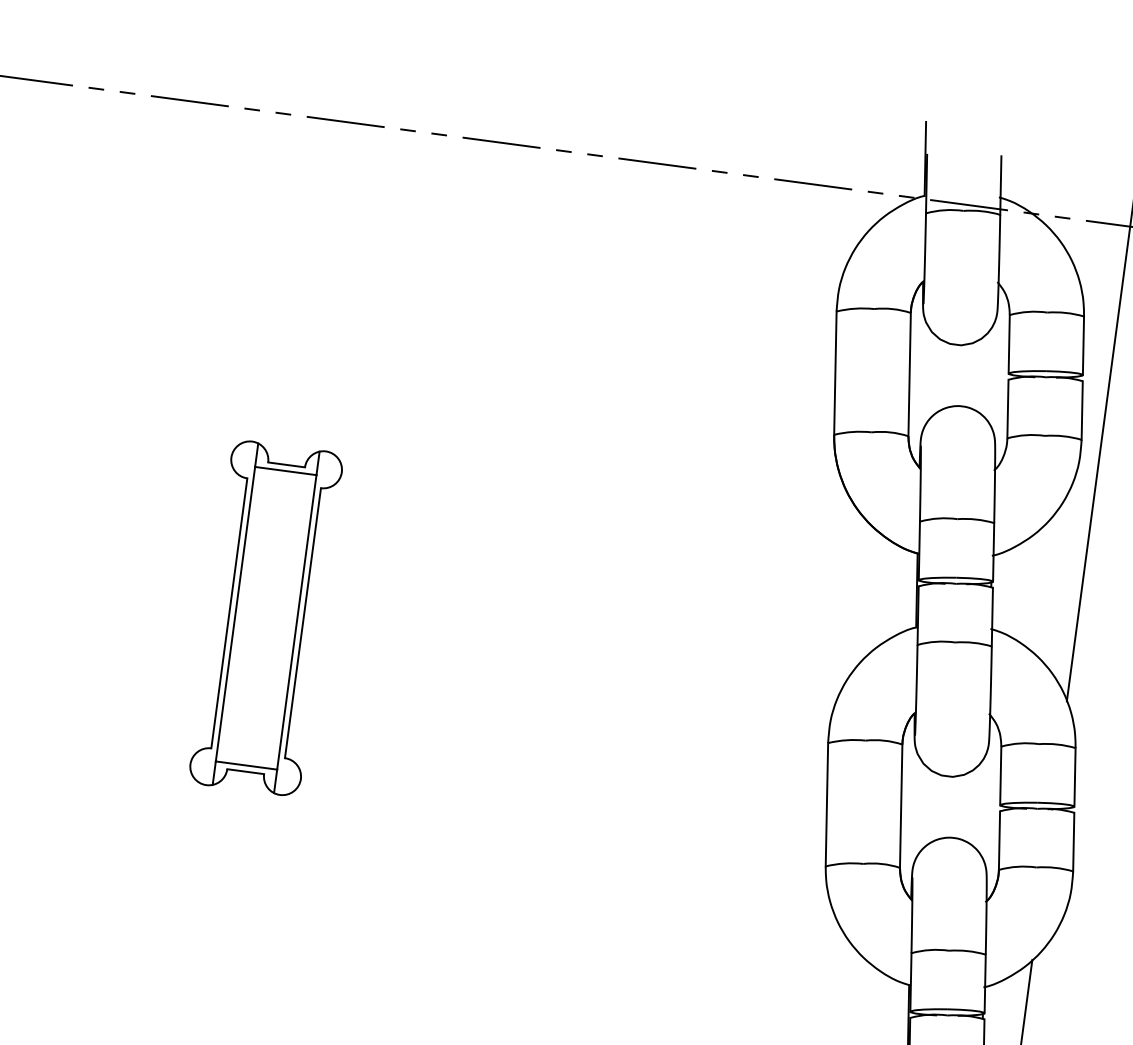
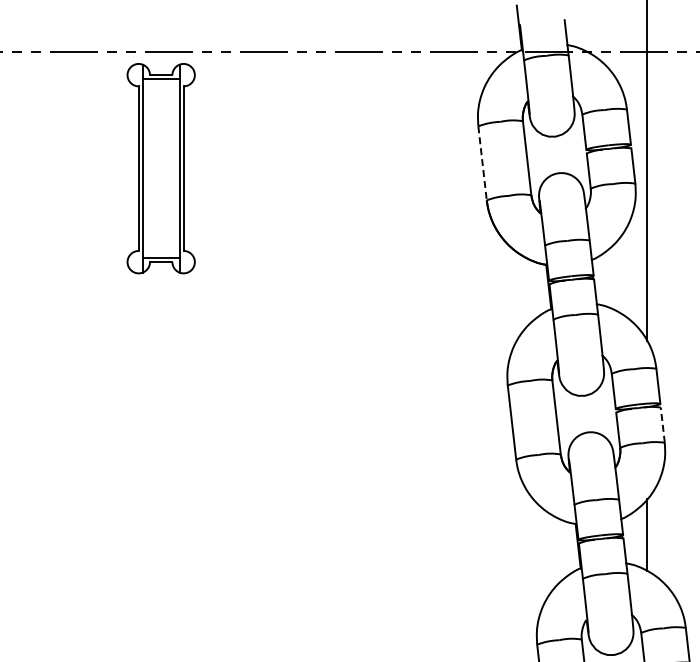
line: (835, 373) -> (482, 163), solid -> dashed
part: (265, 617) -> (160, 168), moved
line: (1073, 842) -> (662, 425), solid -> dashed

